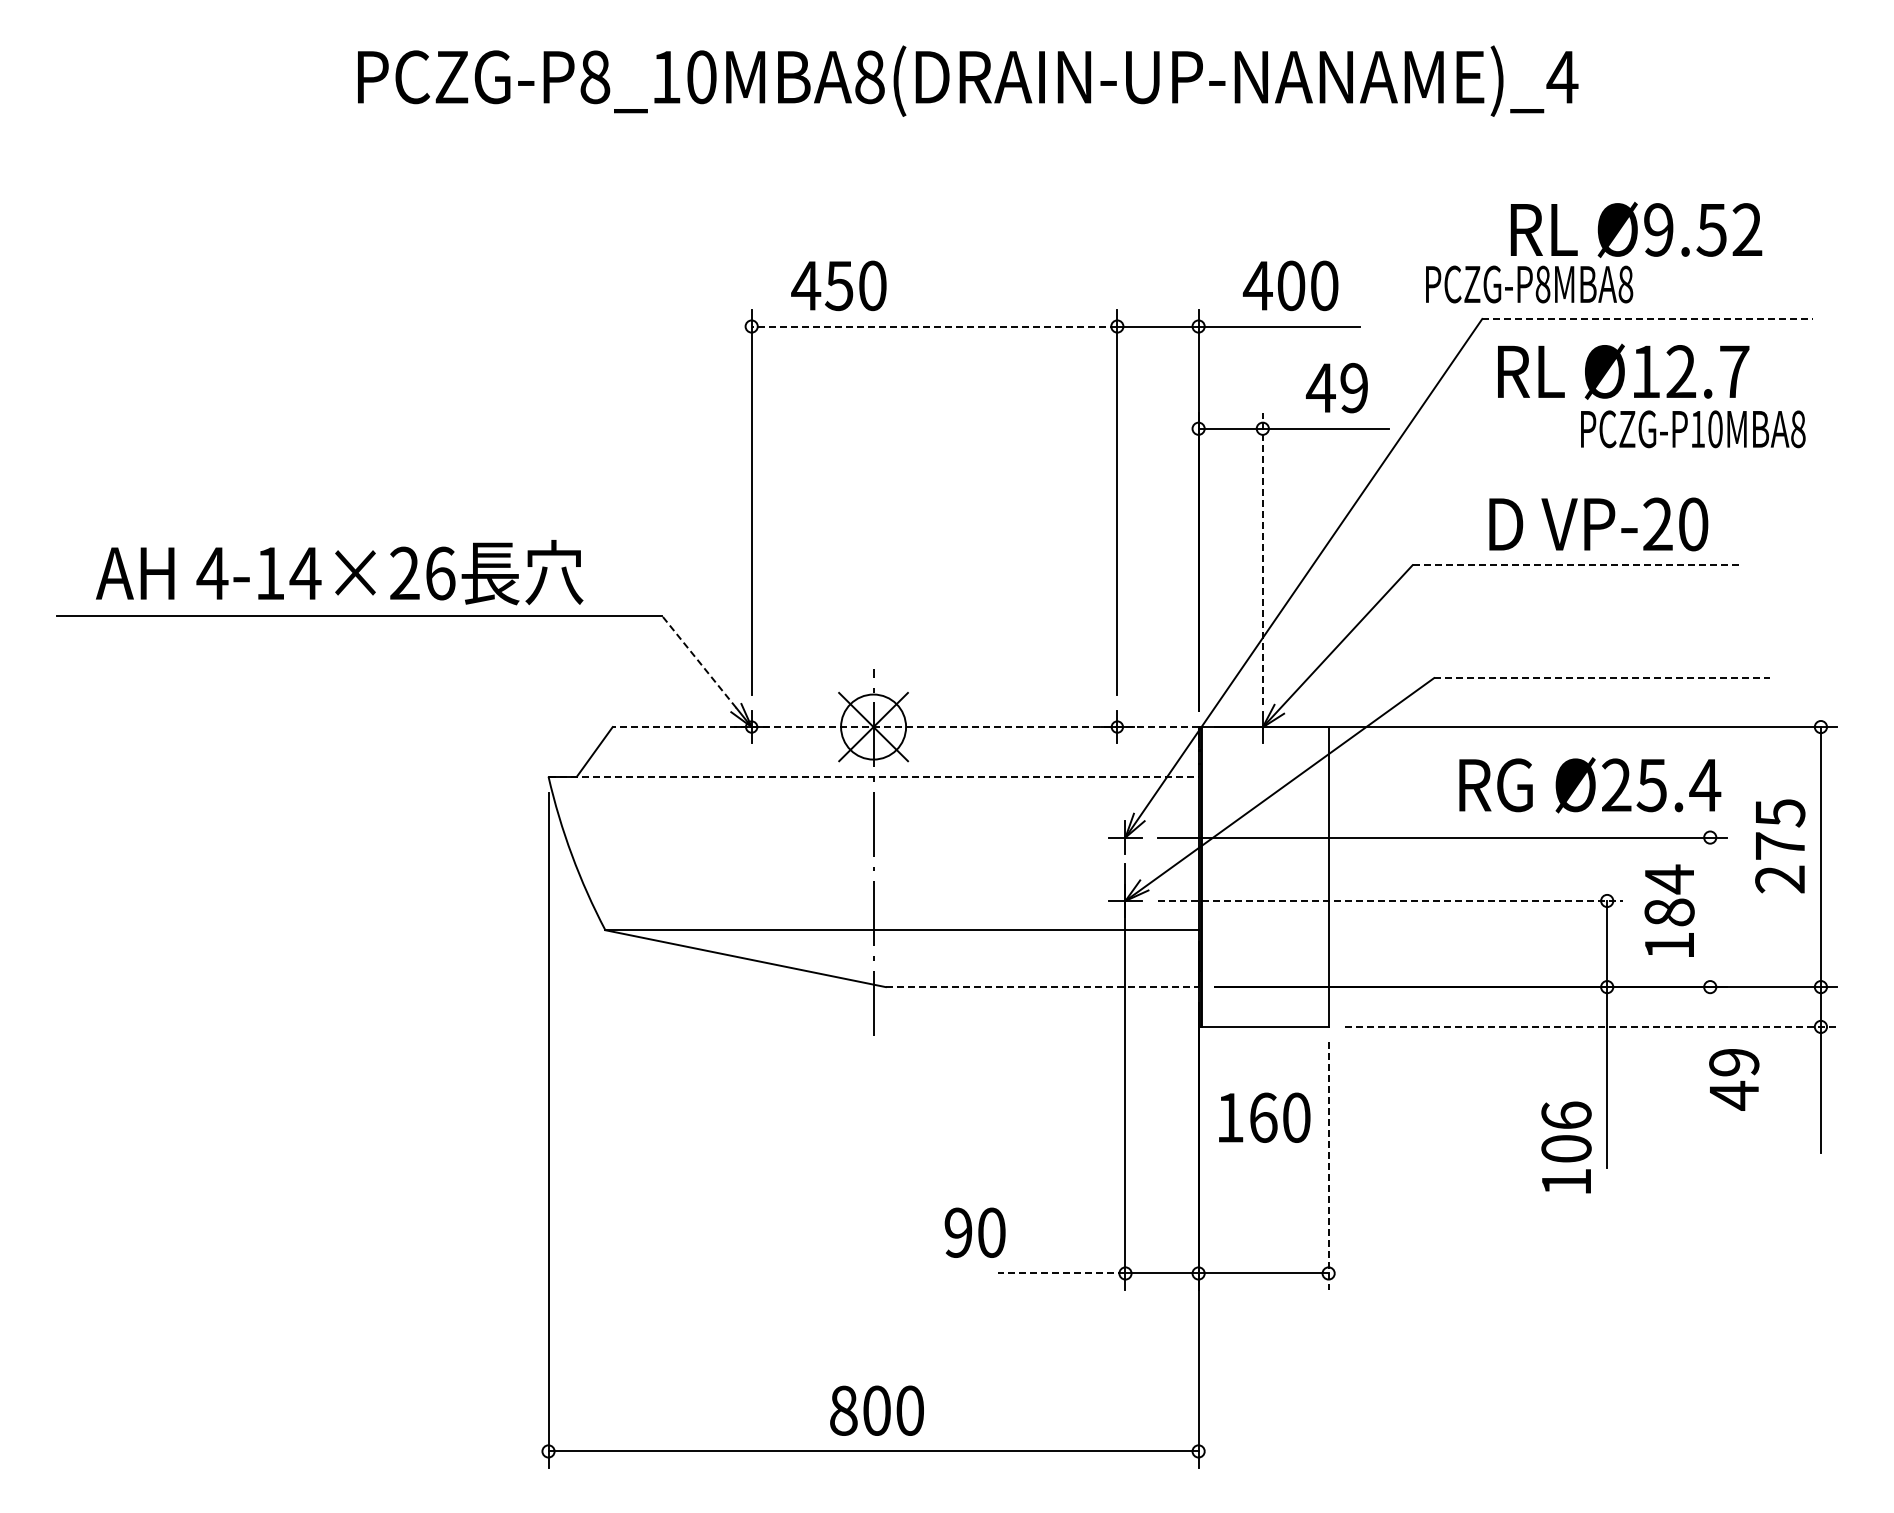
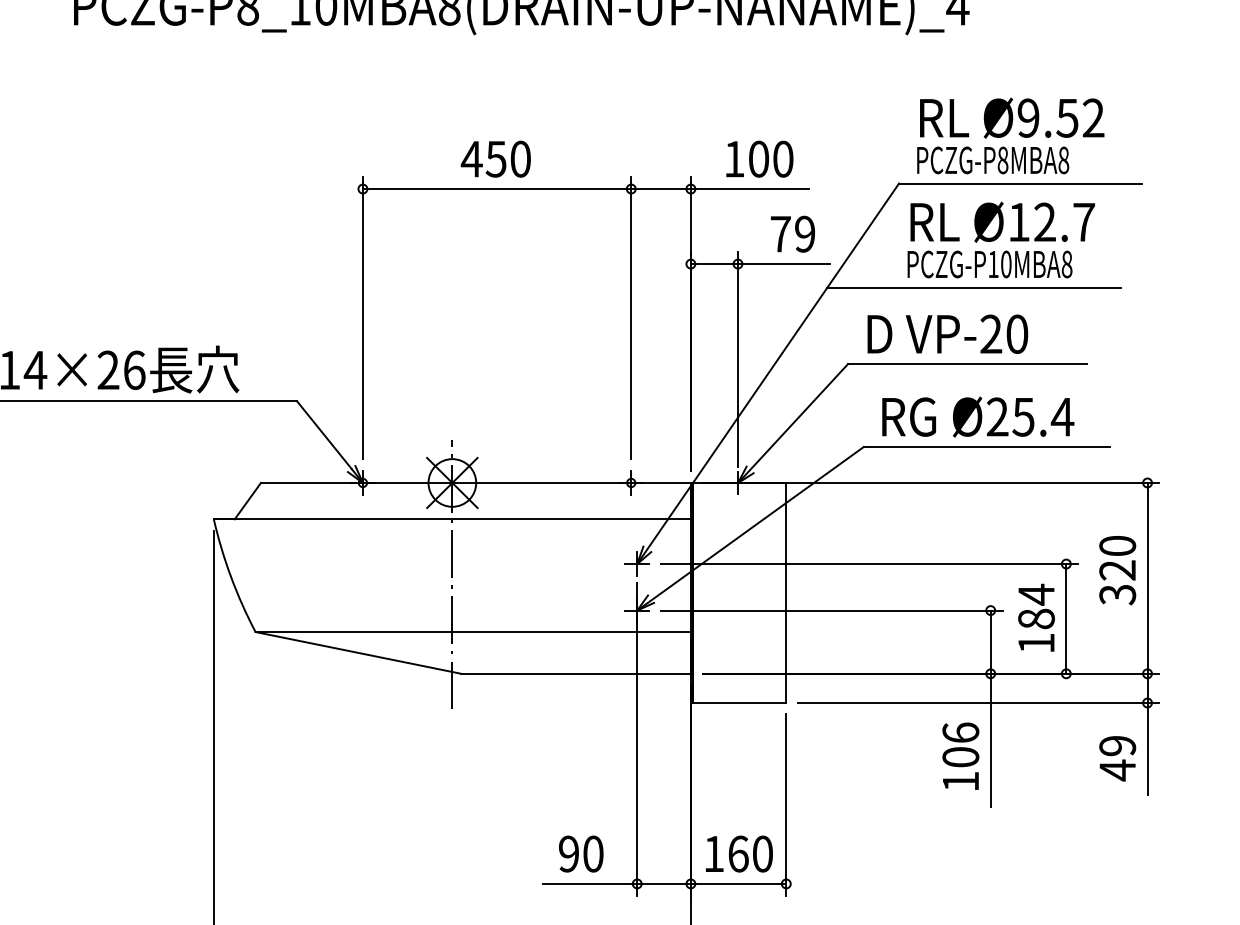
text: (1529, 284) -> (993, 160), moved
text: (838, 285) -> (495, 158), moved
text: (1257, 285) -> (734, 158), 400 -> 100
line: (1648, 318) -> (1021, 183), dashed -> solid
line: (934, 326) -> (497, 189), dashed -> solid
text: (1320, 387) -> (780, 233), 49 -> 79
text: (1693, 429) -> (990, 264), moved
line: (1584, 460) -> (974, 287), added
text: (1598, 524) -> (947, 334), moved
line: (1262, 558) -> (737, 359), dashed -> solid
line: (1575, 565) -> (967, 364), dashed -> solid
line: (698, 661) -> (323, 434), dashed -> solid
line: (1602, 678) -> (987, 447), dashed -> solid
line: (905, 727) -> (475, 483), dashed -> solid
line: (874, 776) -> (453, 519), dashed -> solid
text: (1590, 785) -> (978, 417), moved
text: (1780, 846) -> (1117, 570), 275 -> 320
line: (1390, 900) -> (831, 610), dashed -> solid
line: (1710, 912) -> (1066, 619), added
line: (1042, 987) -> (576, 674), dashed -> solid
line: (1591, 1026) -> (979, 702), dashed -> solid
text: (1734, 1079) -> (1117, 758), moved
text: (1264, 1117) -> (739, 853), moved
text: (1566, 1147) -> (960, 756), moved
line: (1328, 1165) -> (786, 804), dashed -> solid
text: (974, 1232) -> (580, 853), moved
line: (1061, 1273) -> (590, 883), dashed -> solid

